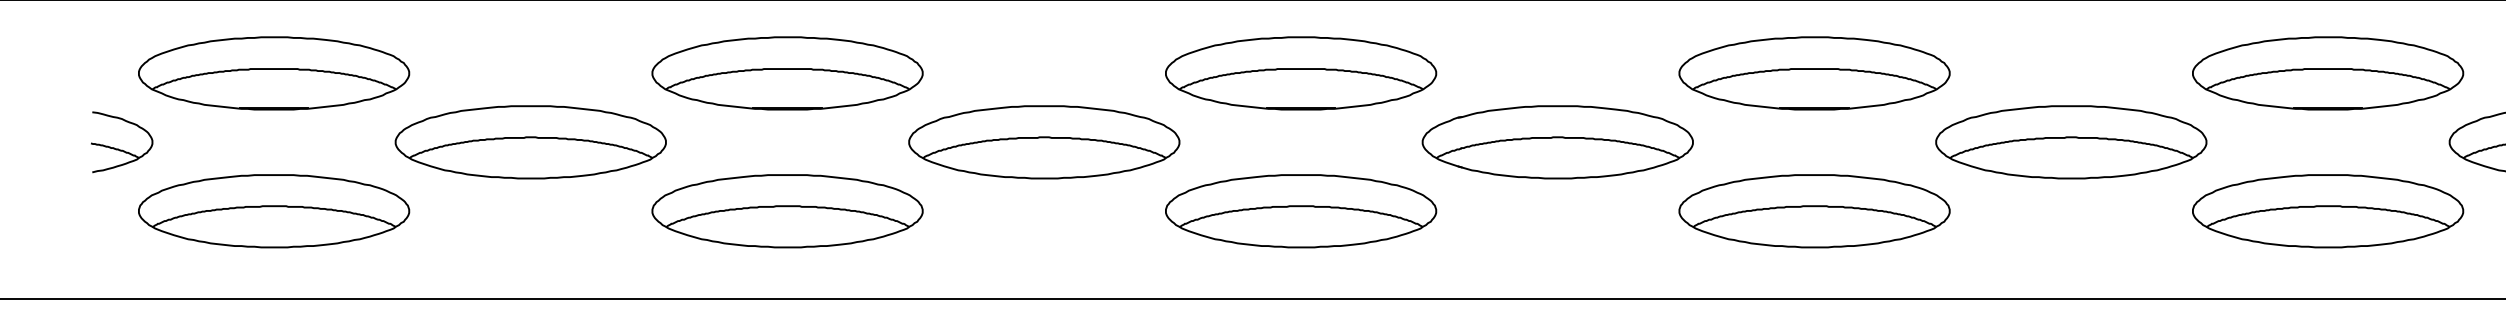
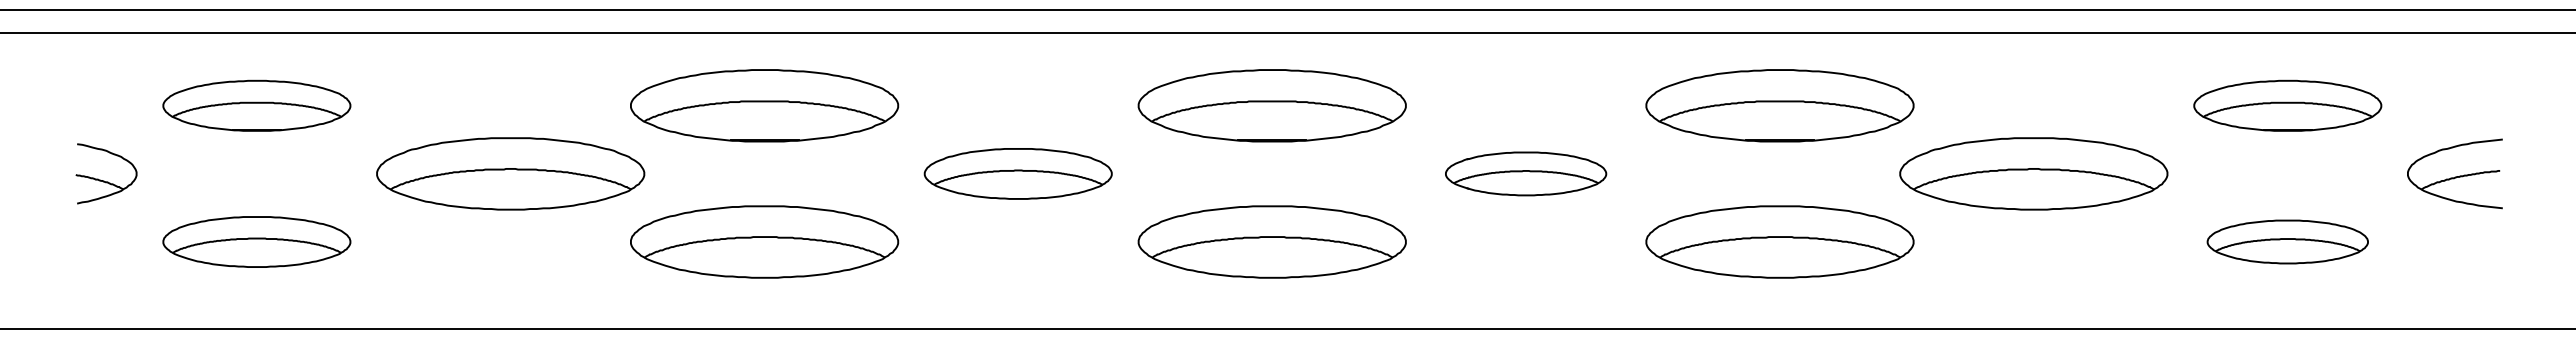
part: (273, 73) -> (256, 105), size x0.7
part: (2327, 73) -> (2287, 105), size x0.7
part: (1043, 141) -> (1017, 173), size x0.7
part: (1557, 141) -> (1525, 173), size x0.6
part: (273, 210) -> (256, 241), size x0.7
part: (2327, 210) -> (2287, 241), size x0.6

